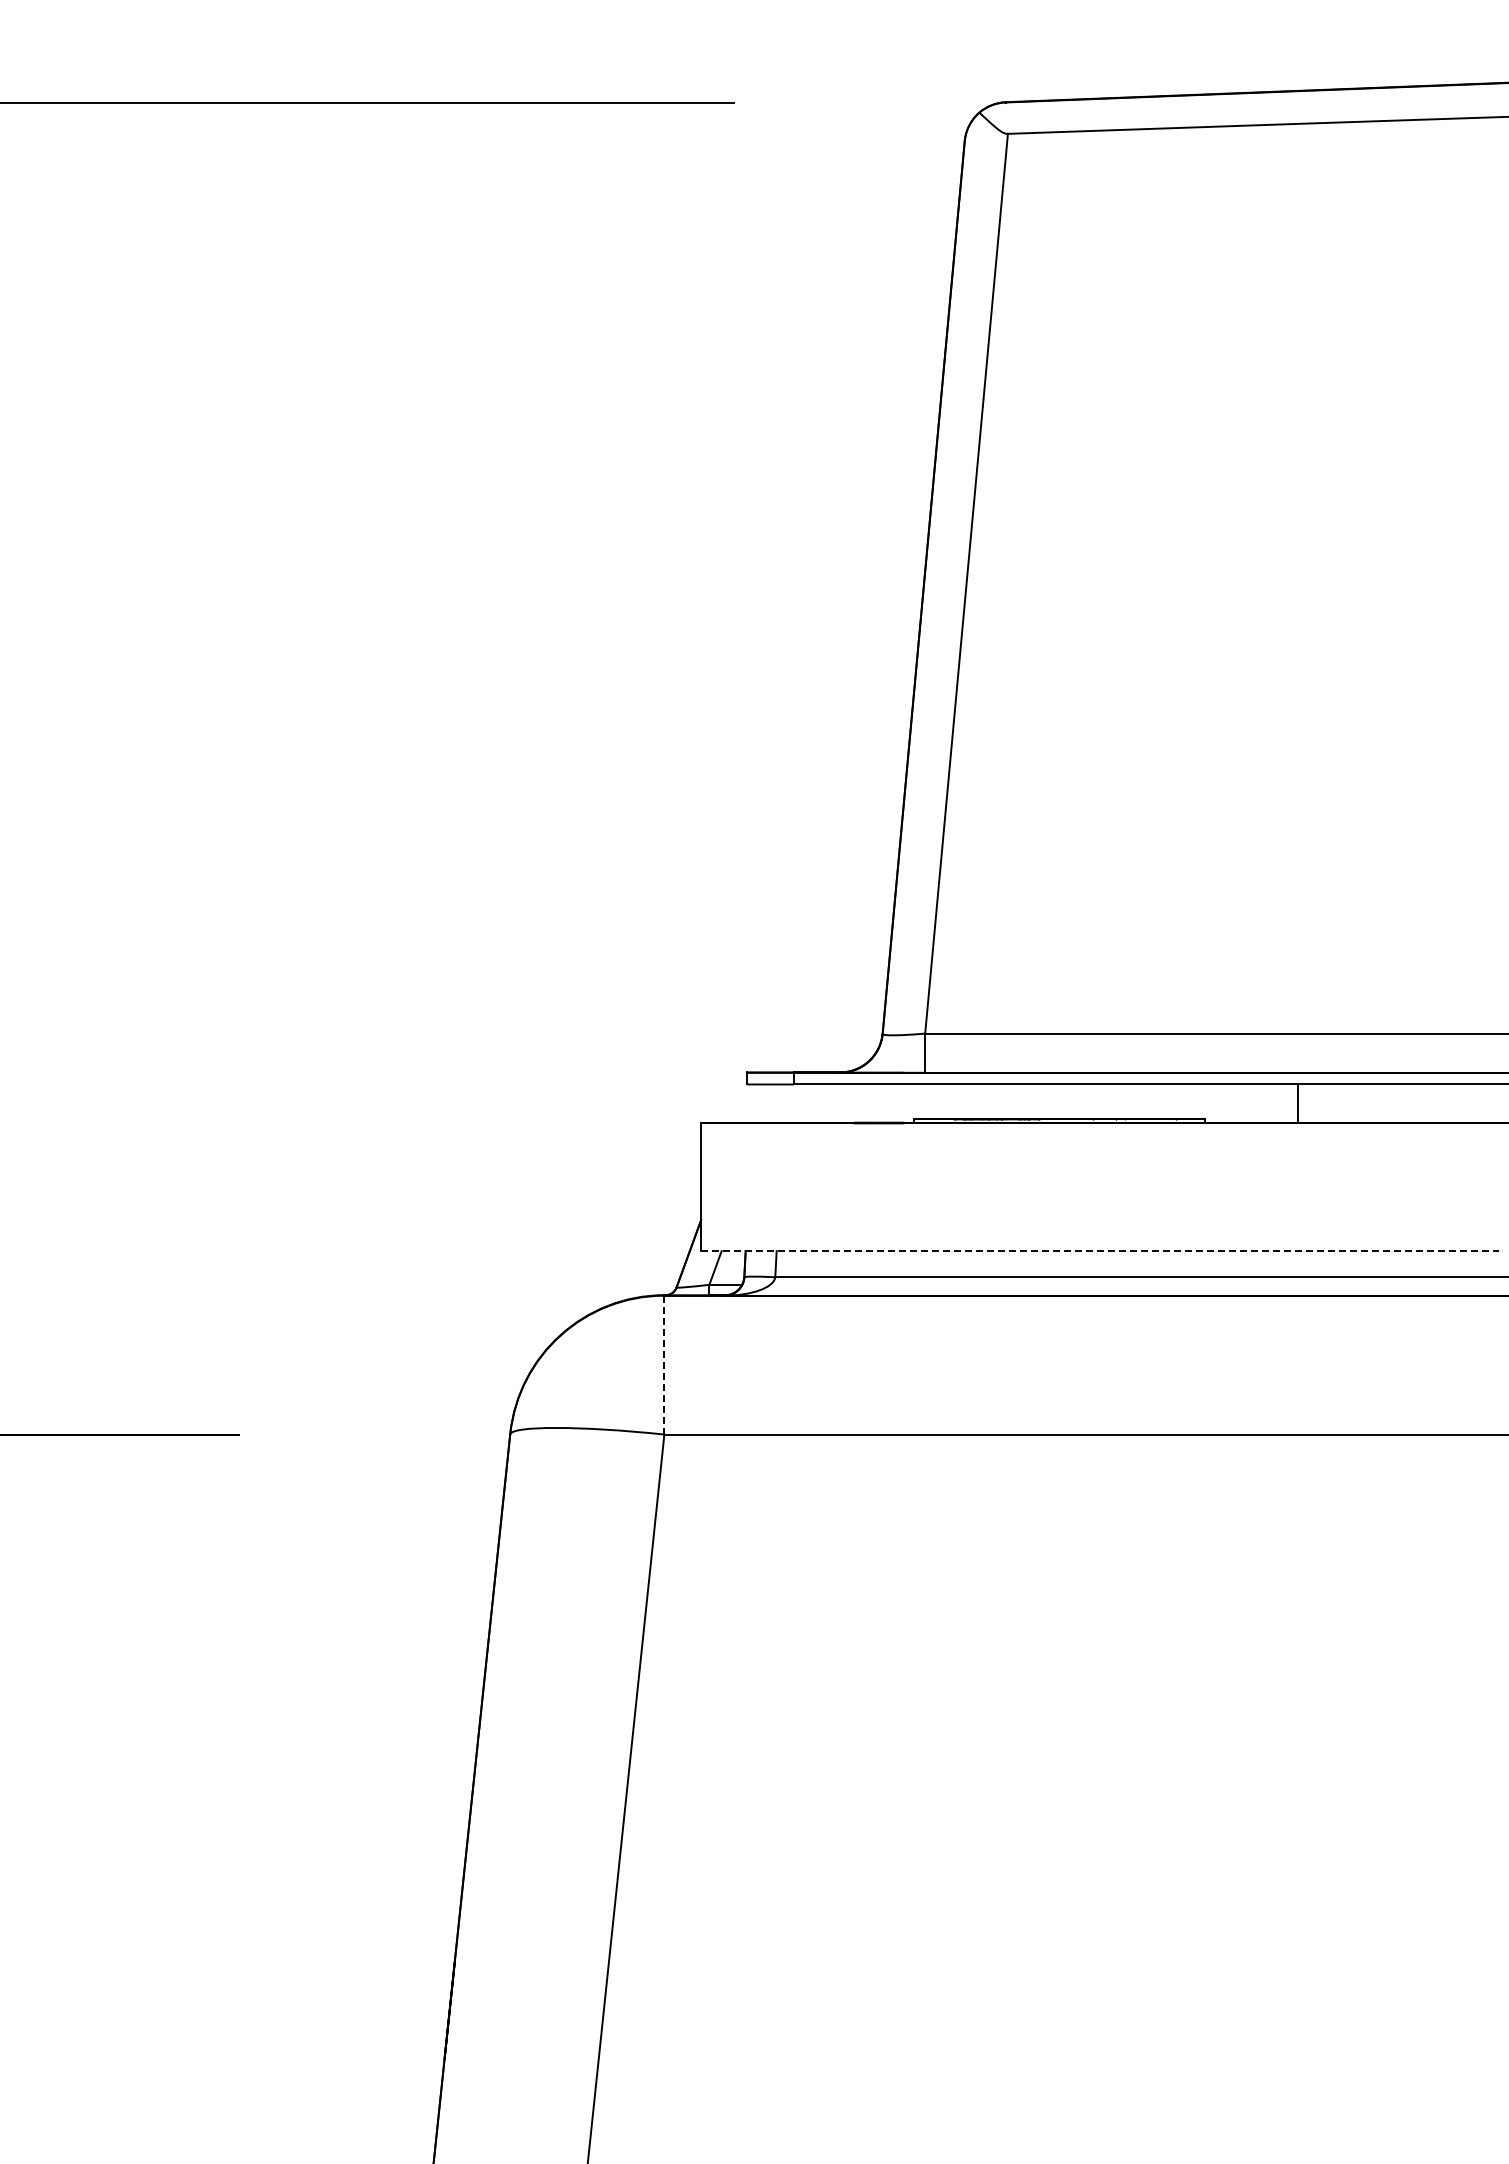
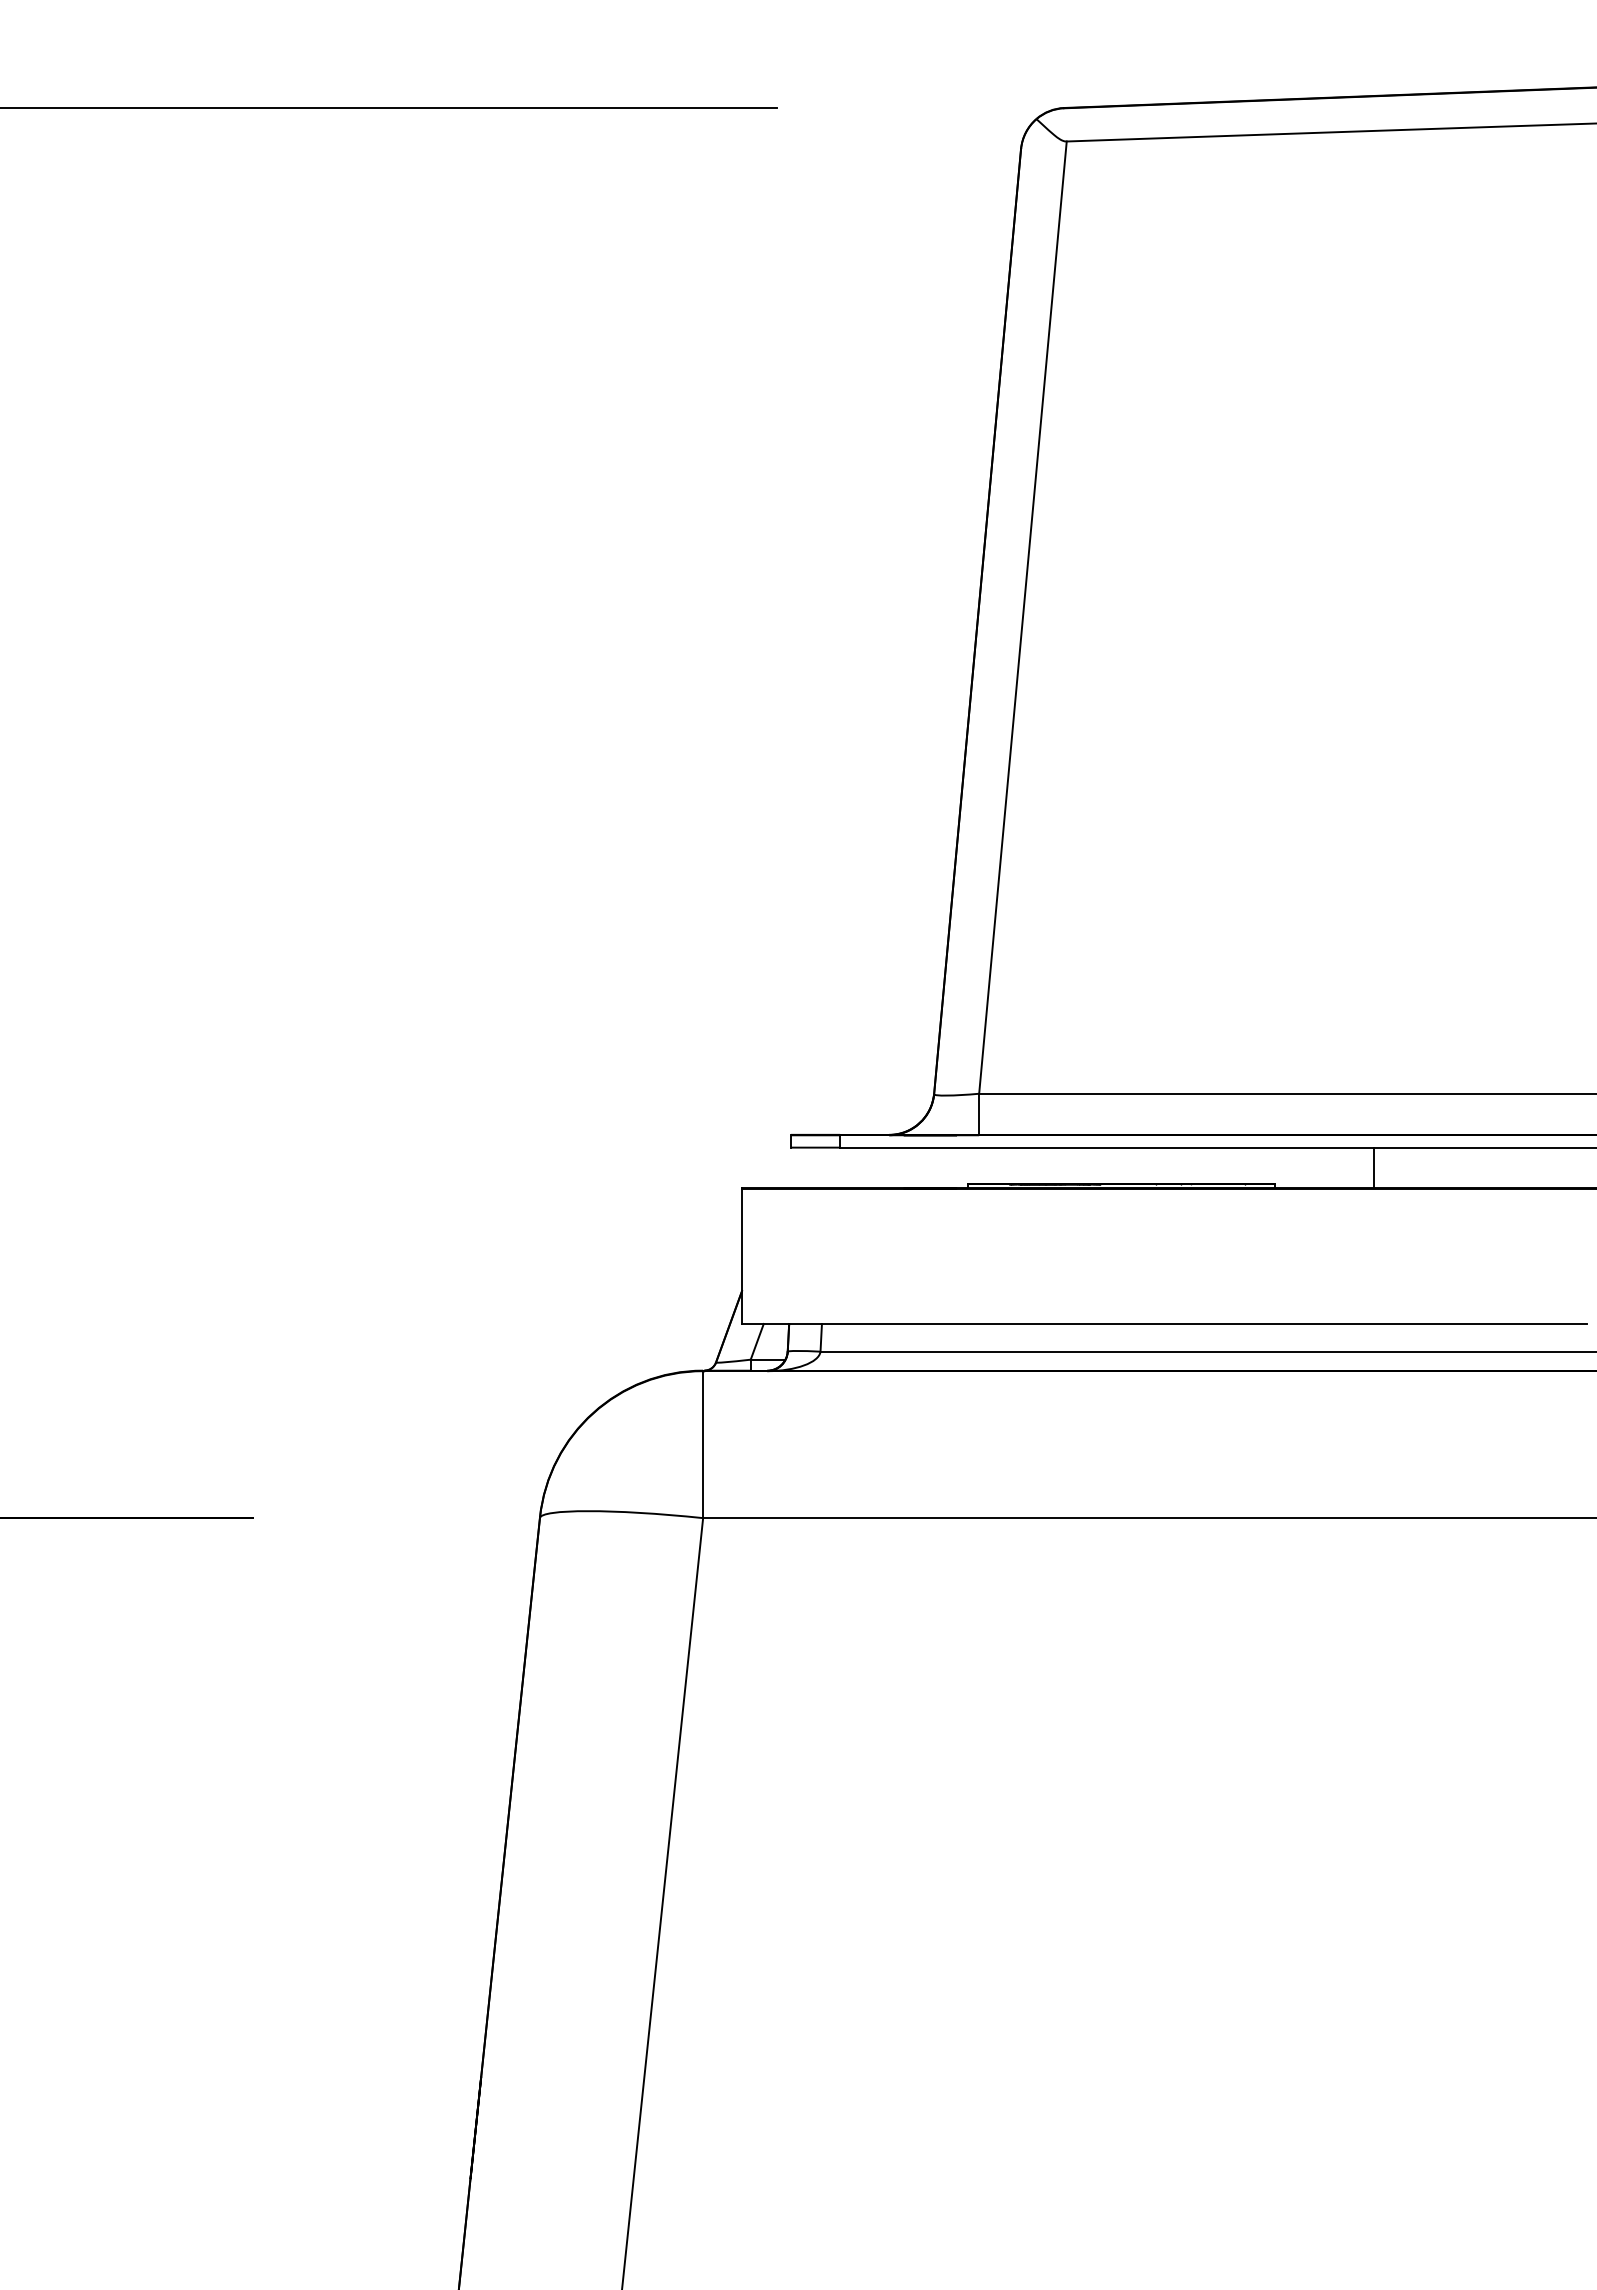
line: (1100, 1251) -> (1164, 1324), dashed -> solid
line: (664, 1365) -> (703, 1445), dashed -> solid

